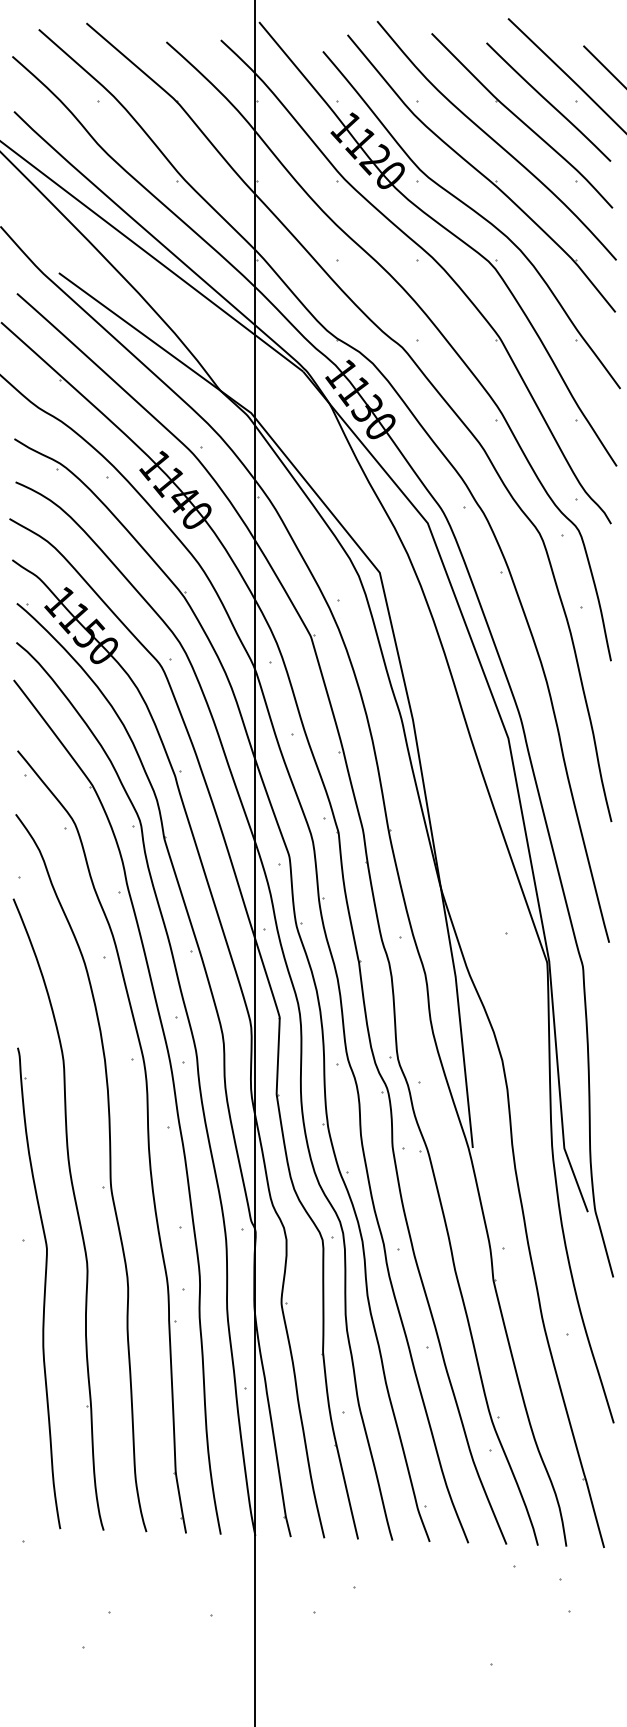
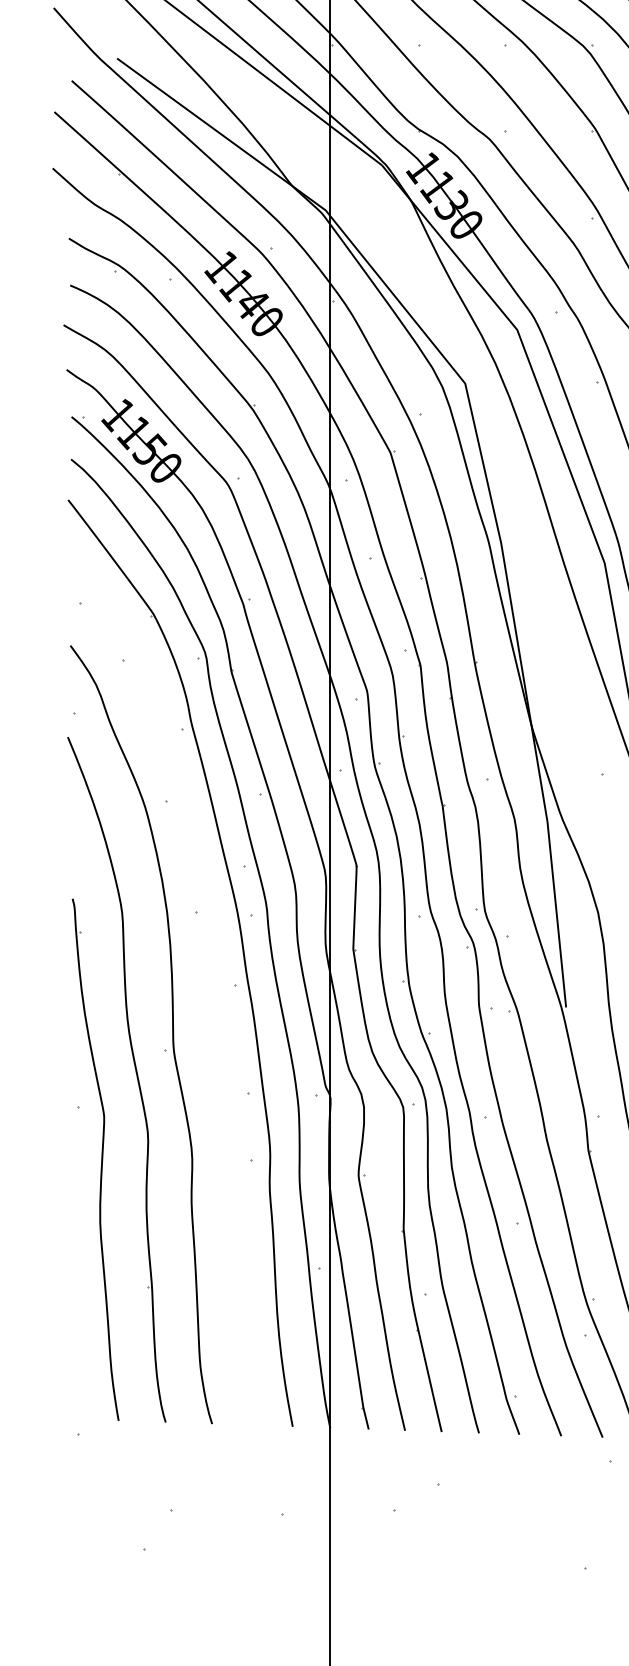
part: (147, 1141) -> (213, 1000), removed

